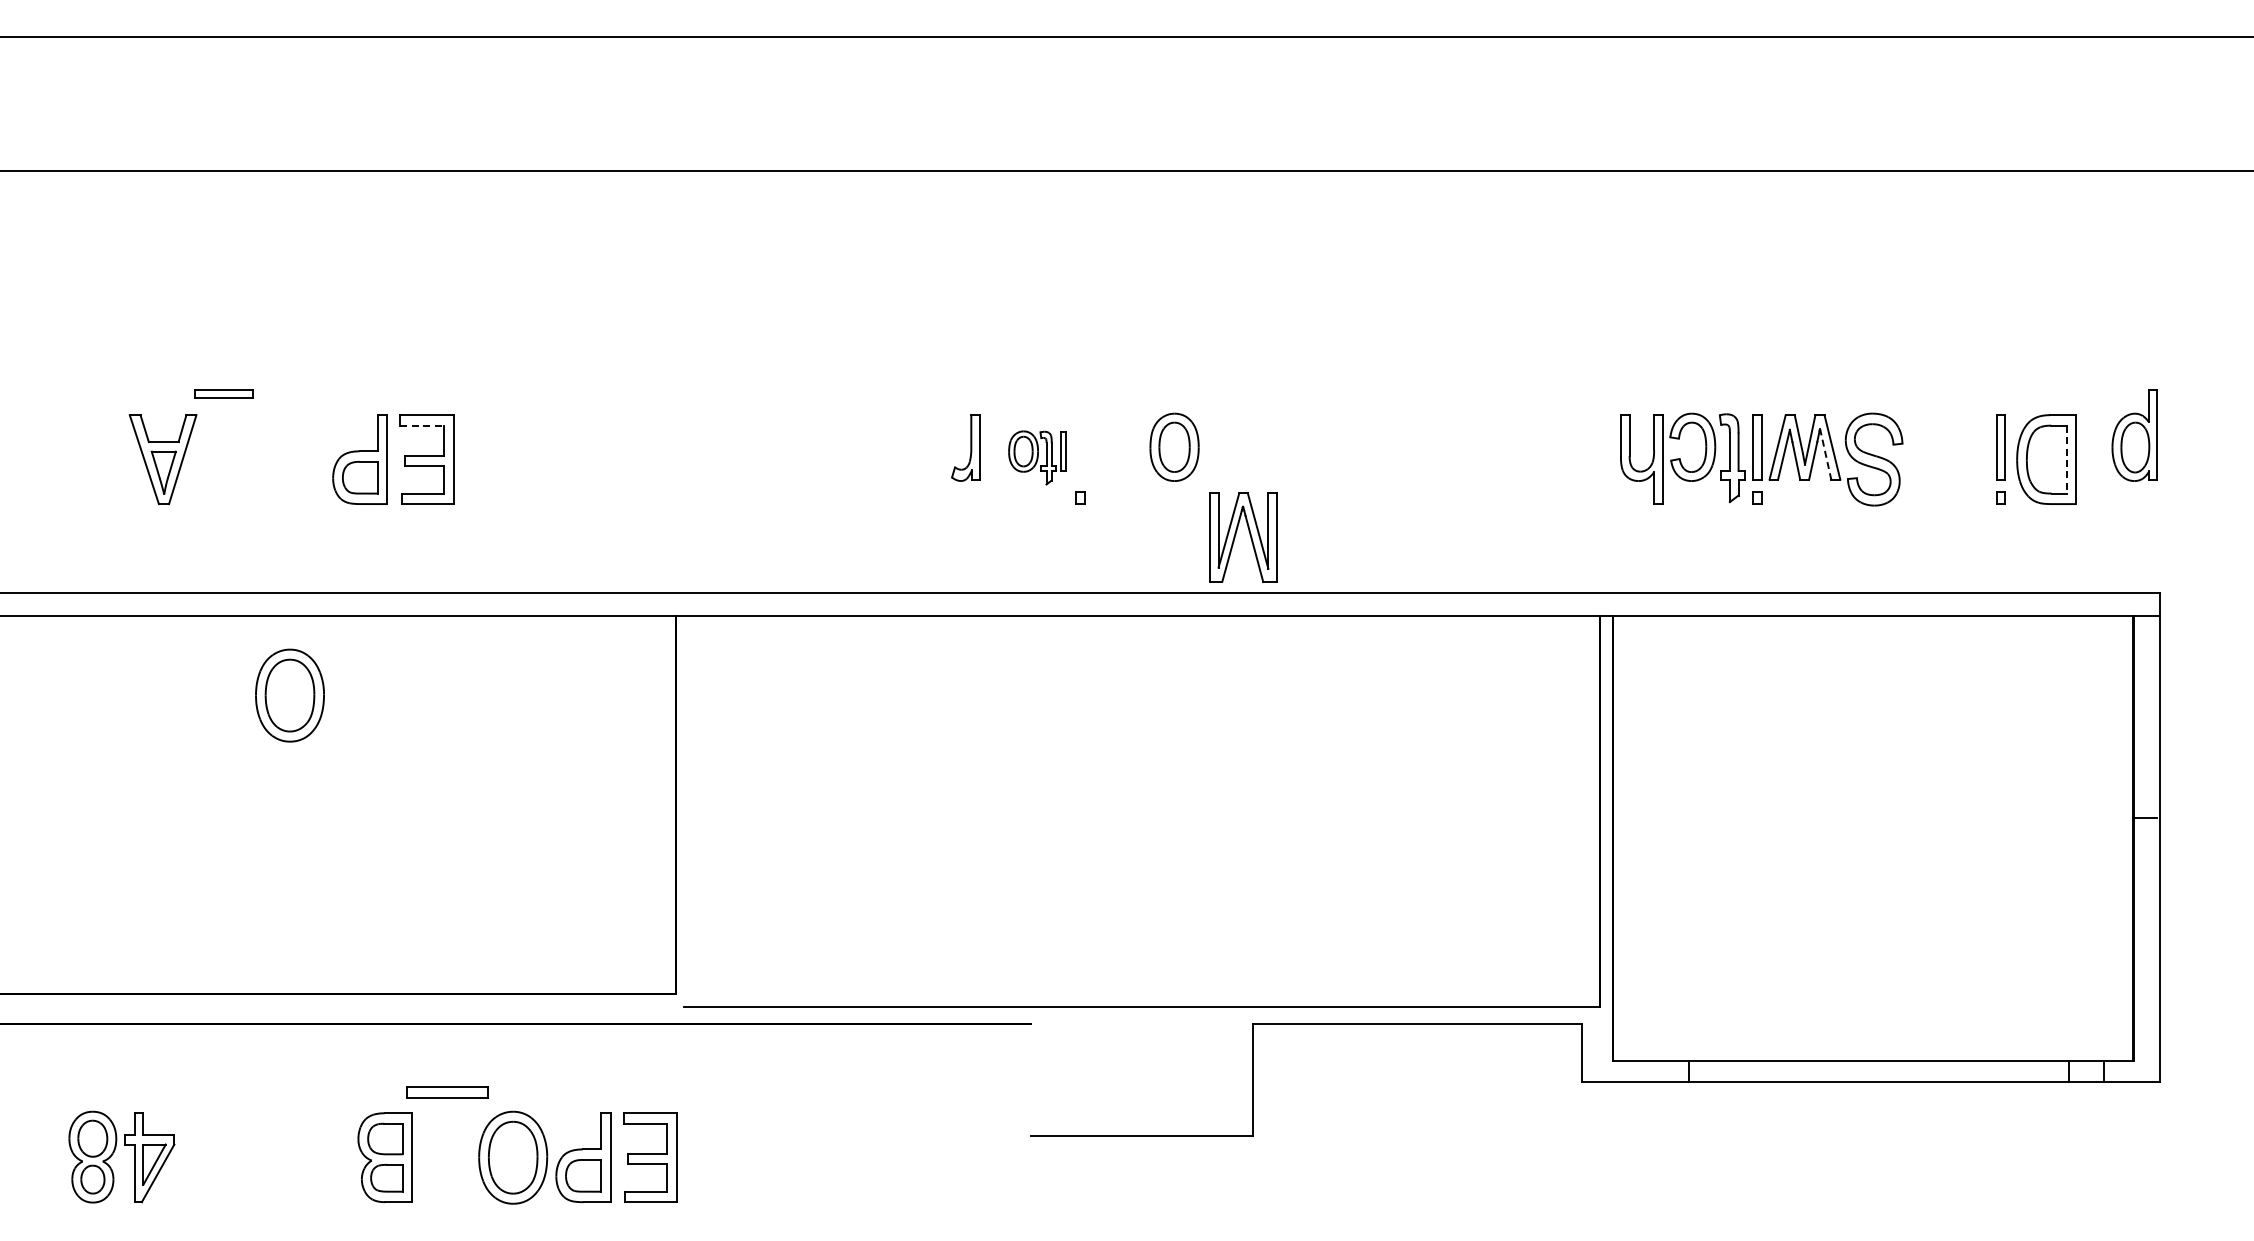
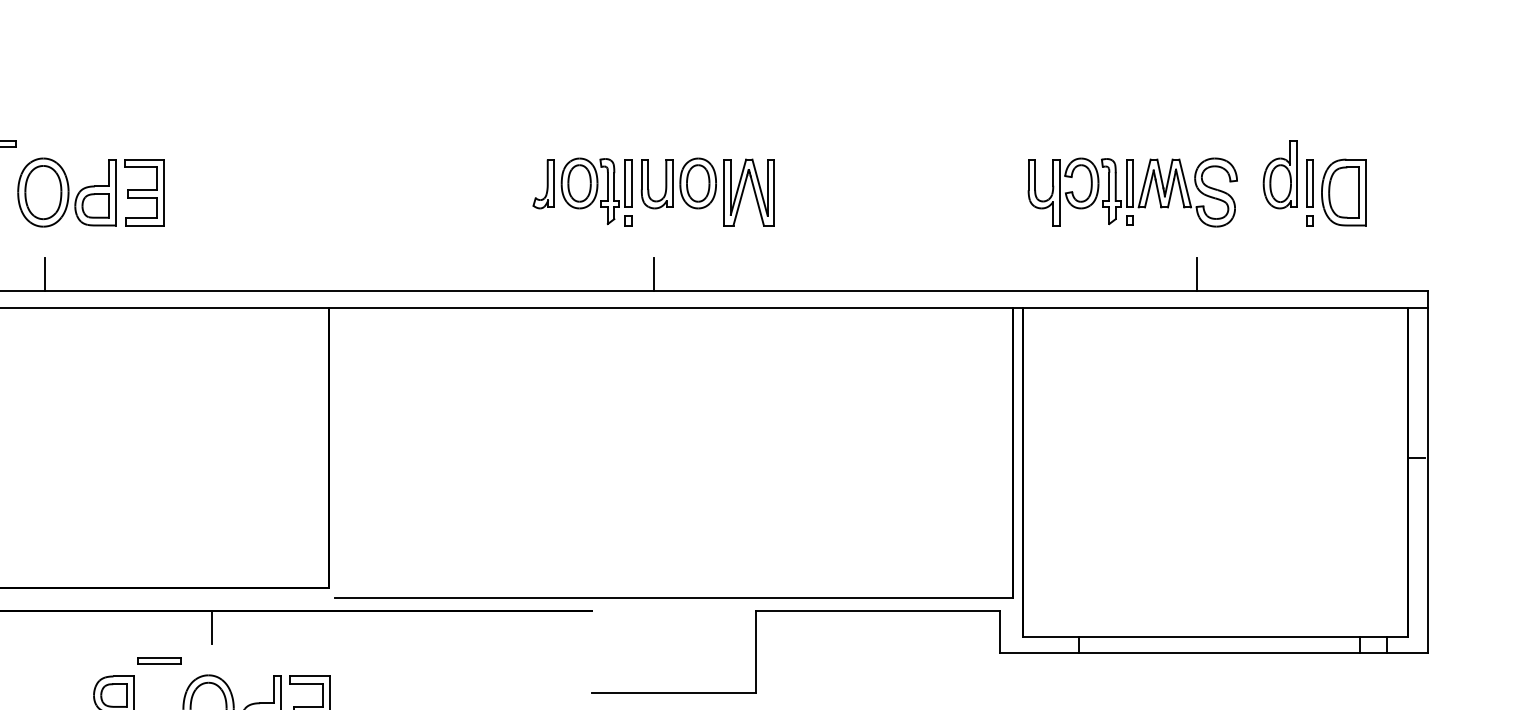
line: (422, 425) -> (141, 167), dashed -> solid
part: (2134, 435) -> (1280, 174), moved
part: (1107, 447) -> (648, 183), added
line: (1825, 454) -> (1180, 188), dashed -> solid
part: (1037, 457) -> (596, 191), size x1.67
line: (2066, 459) -> (1358, 192), dashed -> solid
part: (1249, 535) -> (753, 191), moved
line: (291, 570) -> (44, 274), added
line: (1114, 570) -> (653, 274), added
line: (1848, 570) -> (1197, 274), added
part: (289, 695) -> (43, 192), moved
line: (517, 1046) -> (211, 627), added
part: (446, 1092) -> (159, 661), size x0.71

